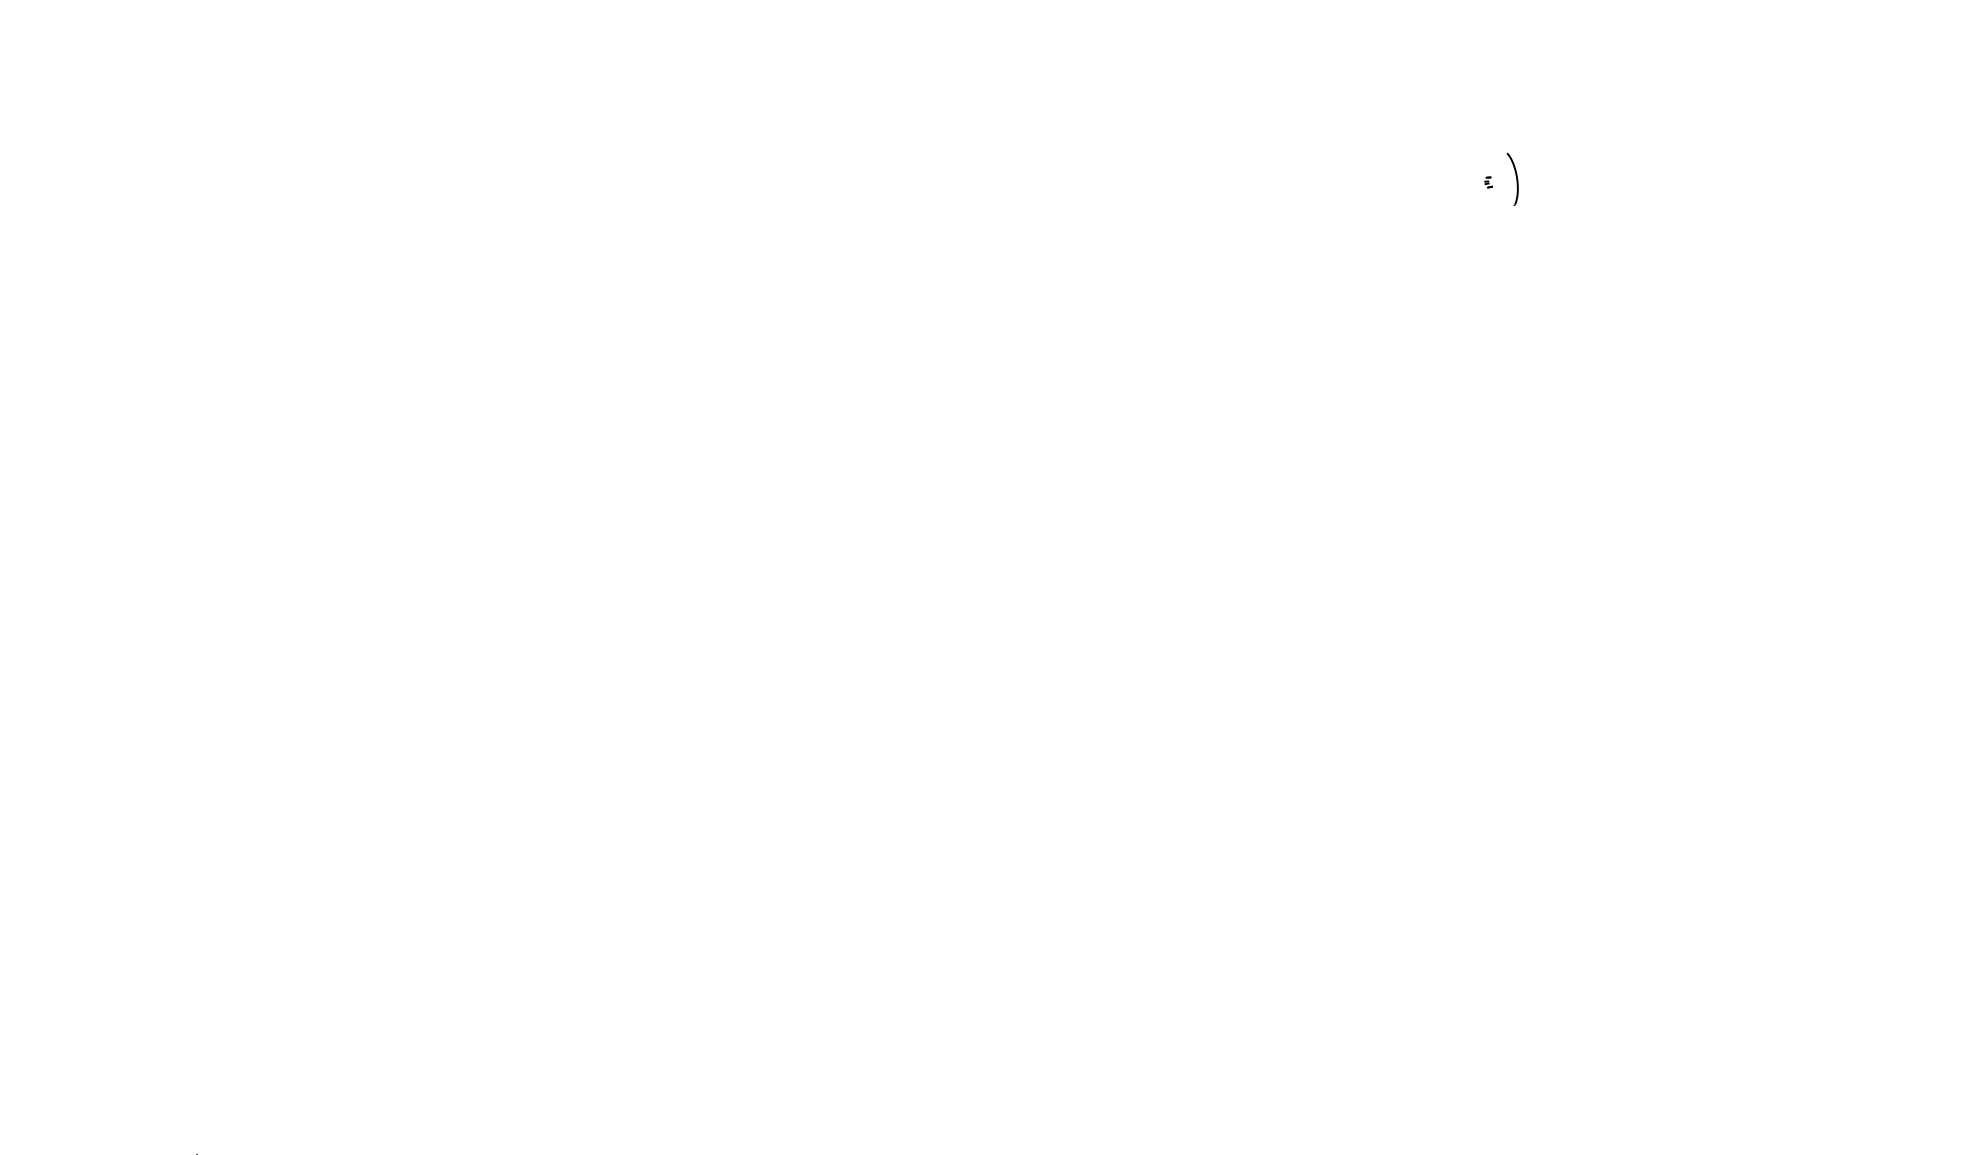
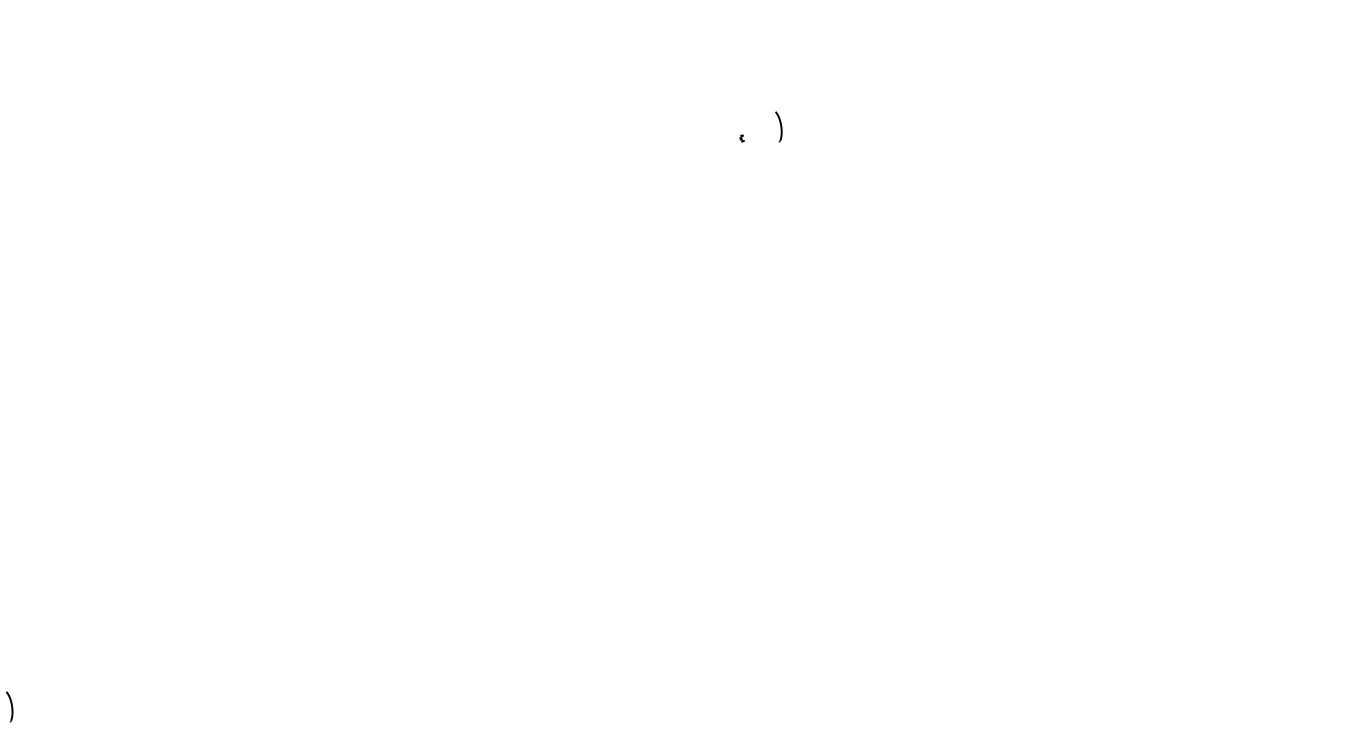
curve: (1515, 178) -> (780, 126), moved

